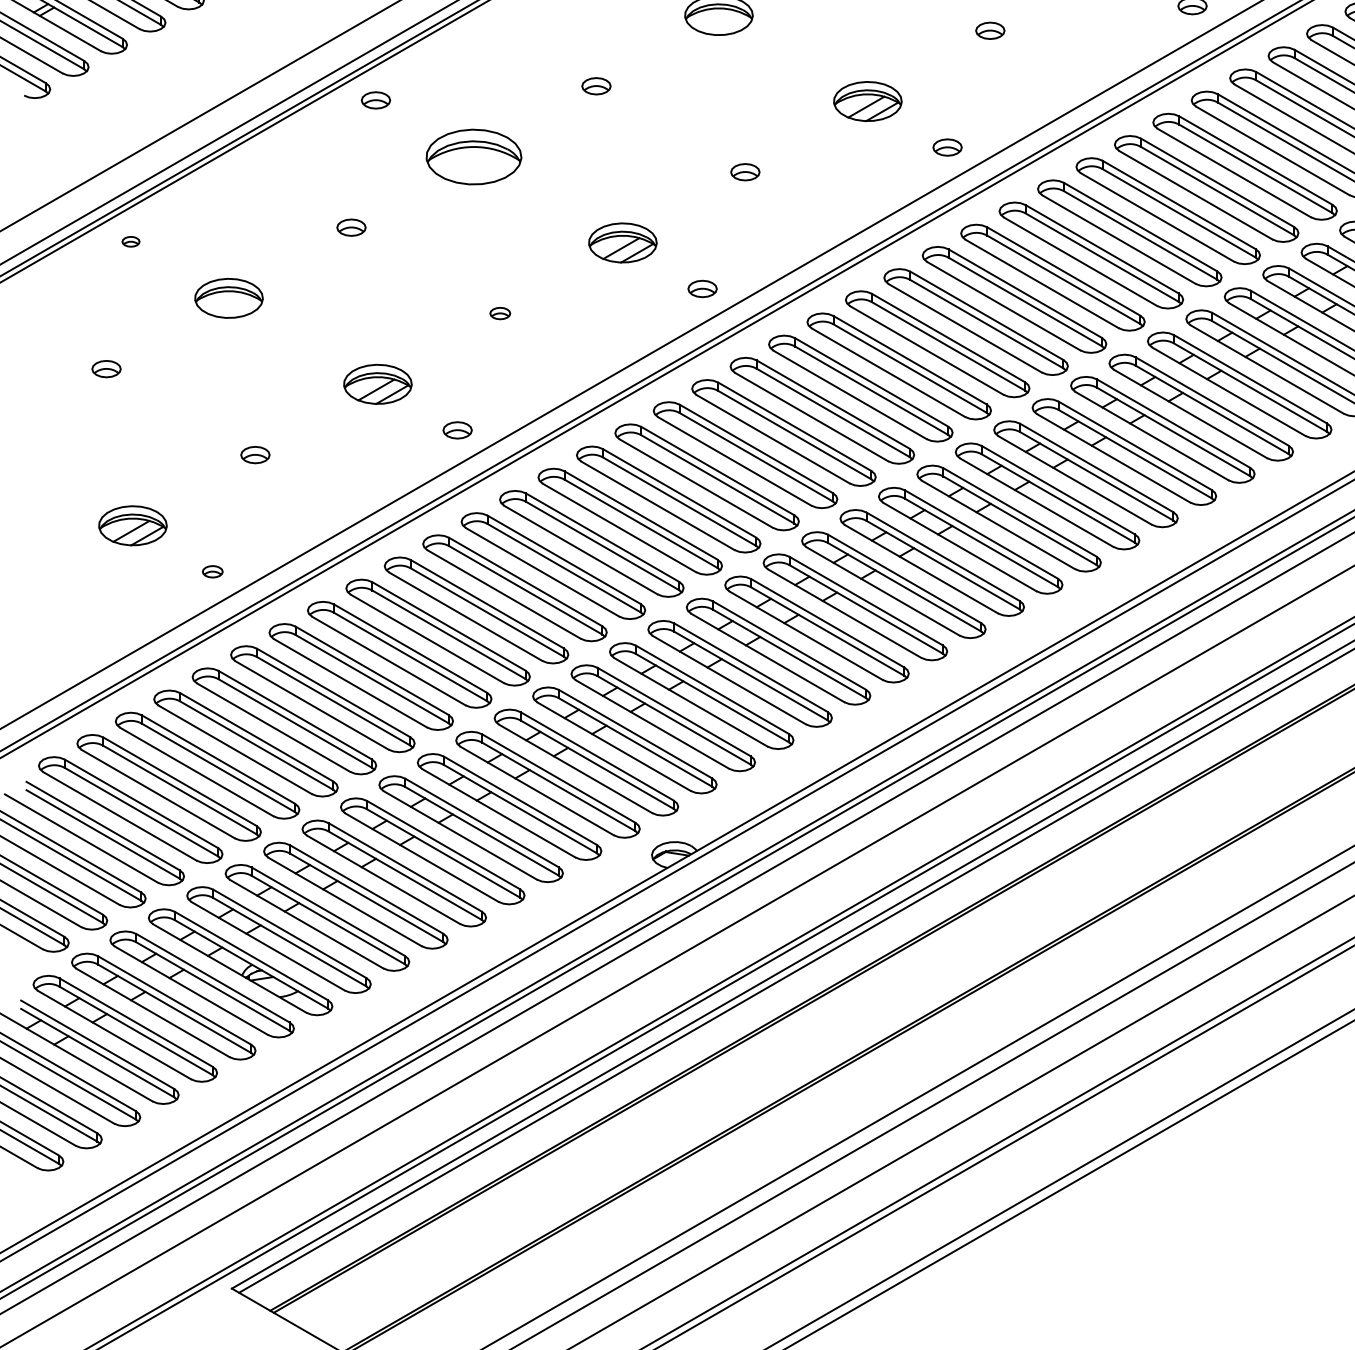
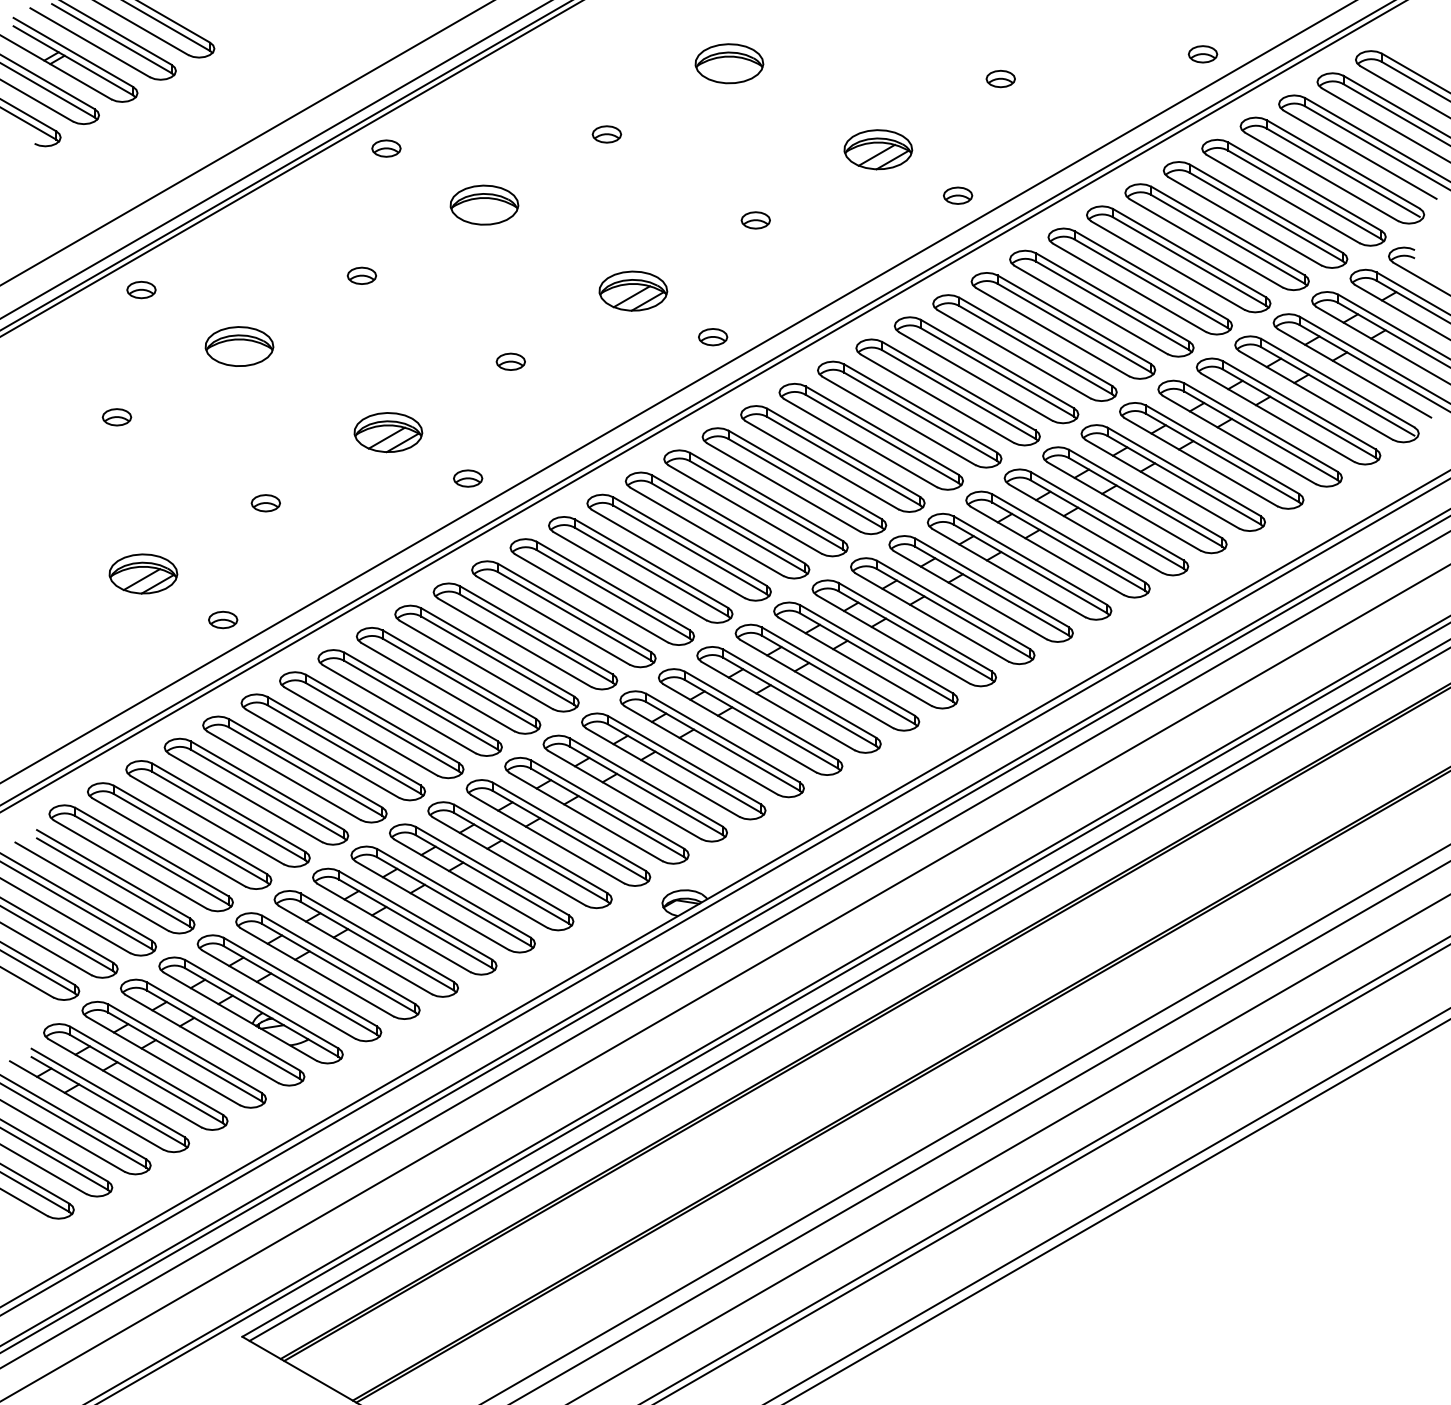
part: (474, 156) -> (484, 204), size x0.71
part: (131, 241) -> (141, 289), size x1.67
part: (500, 313) -> (510, 361), size x1.43
part: (213, 571) -> (223, 619), size x1.43

